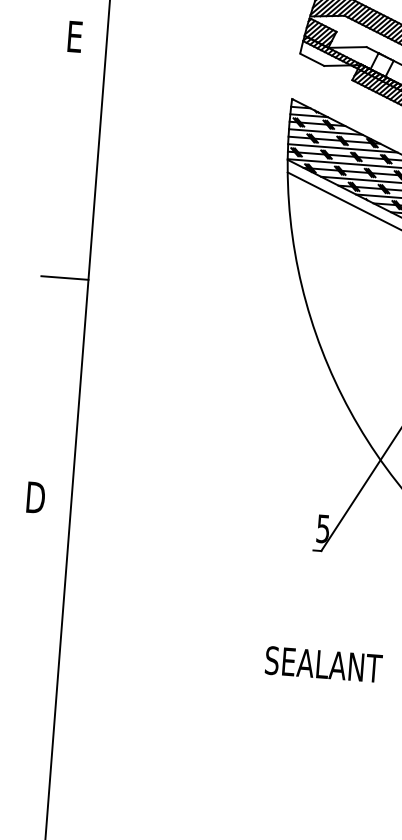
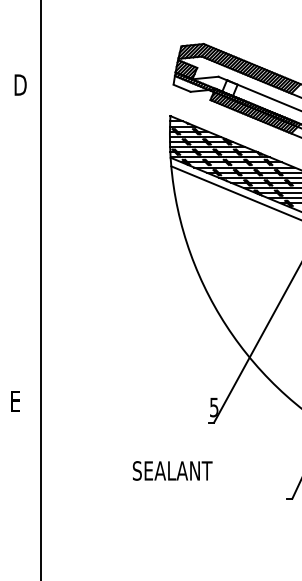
text: (76, 36) -> (20, 84), E -> D
line: (64, 278) -> (24, 250), removed
text: (35, 496) -> (16, 400), D -> E
text: (323, 663) -> (172, 470), moved

